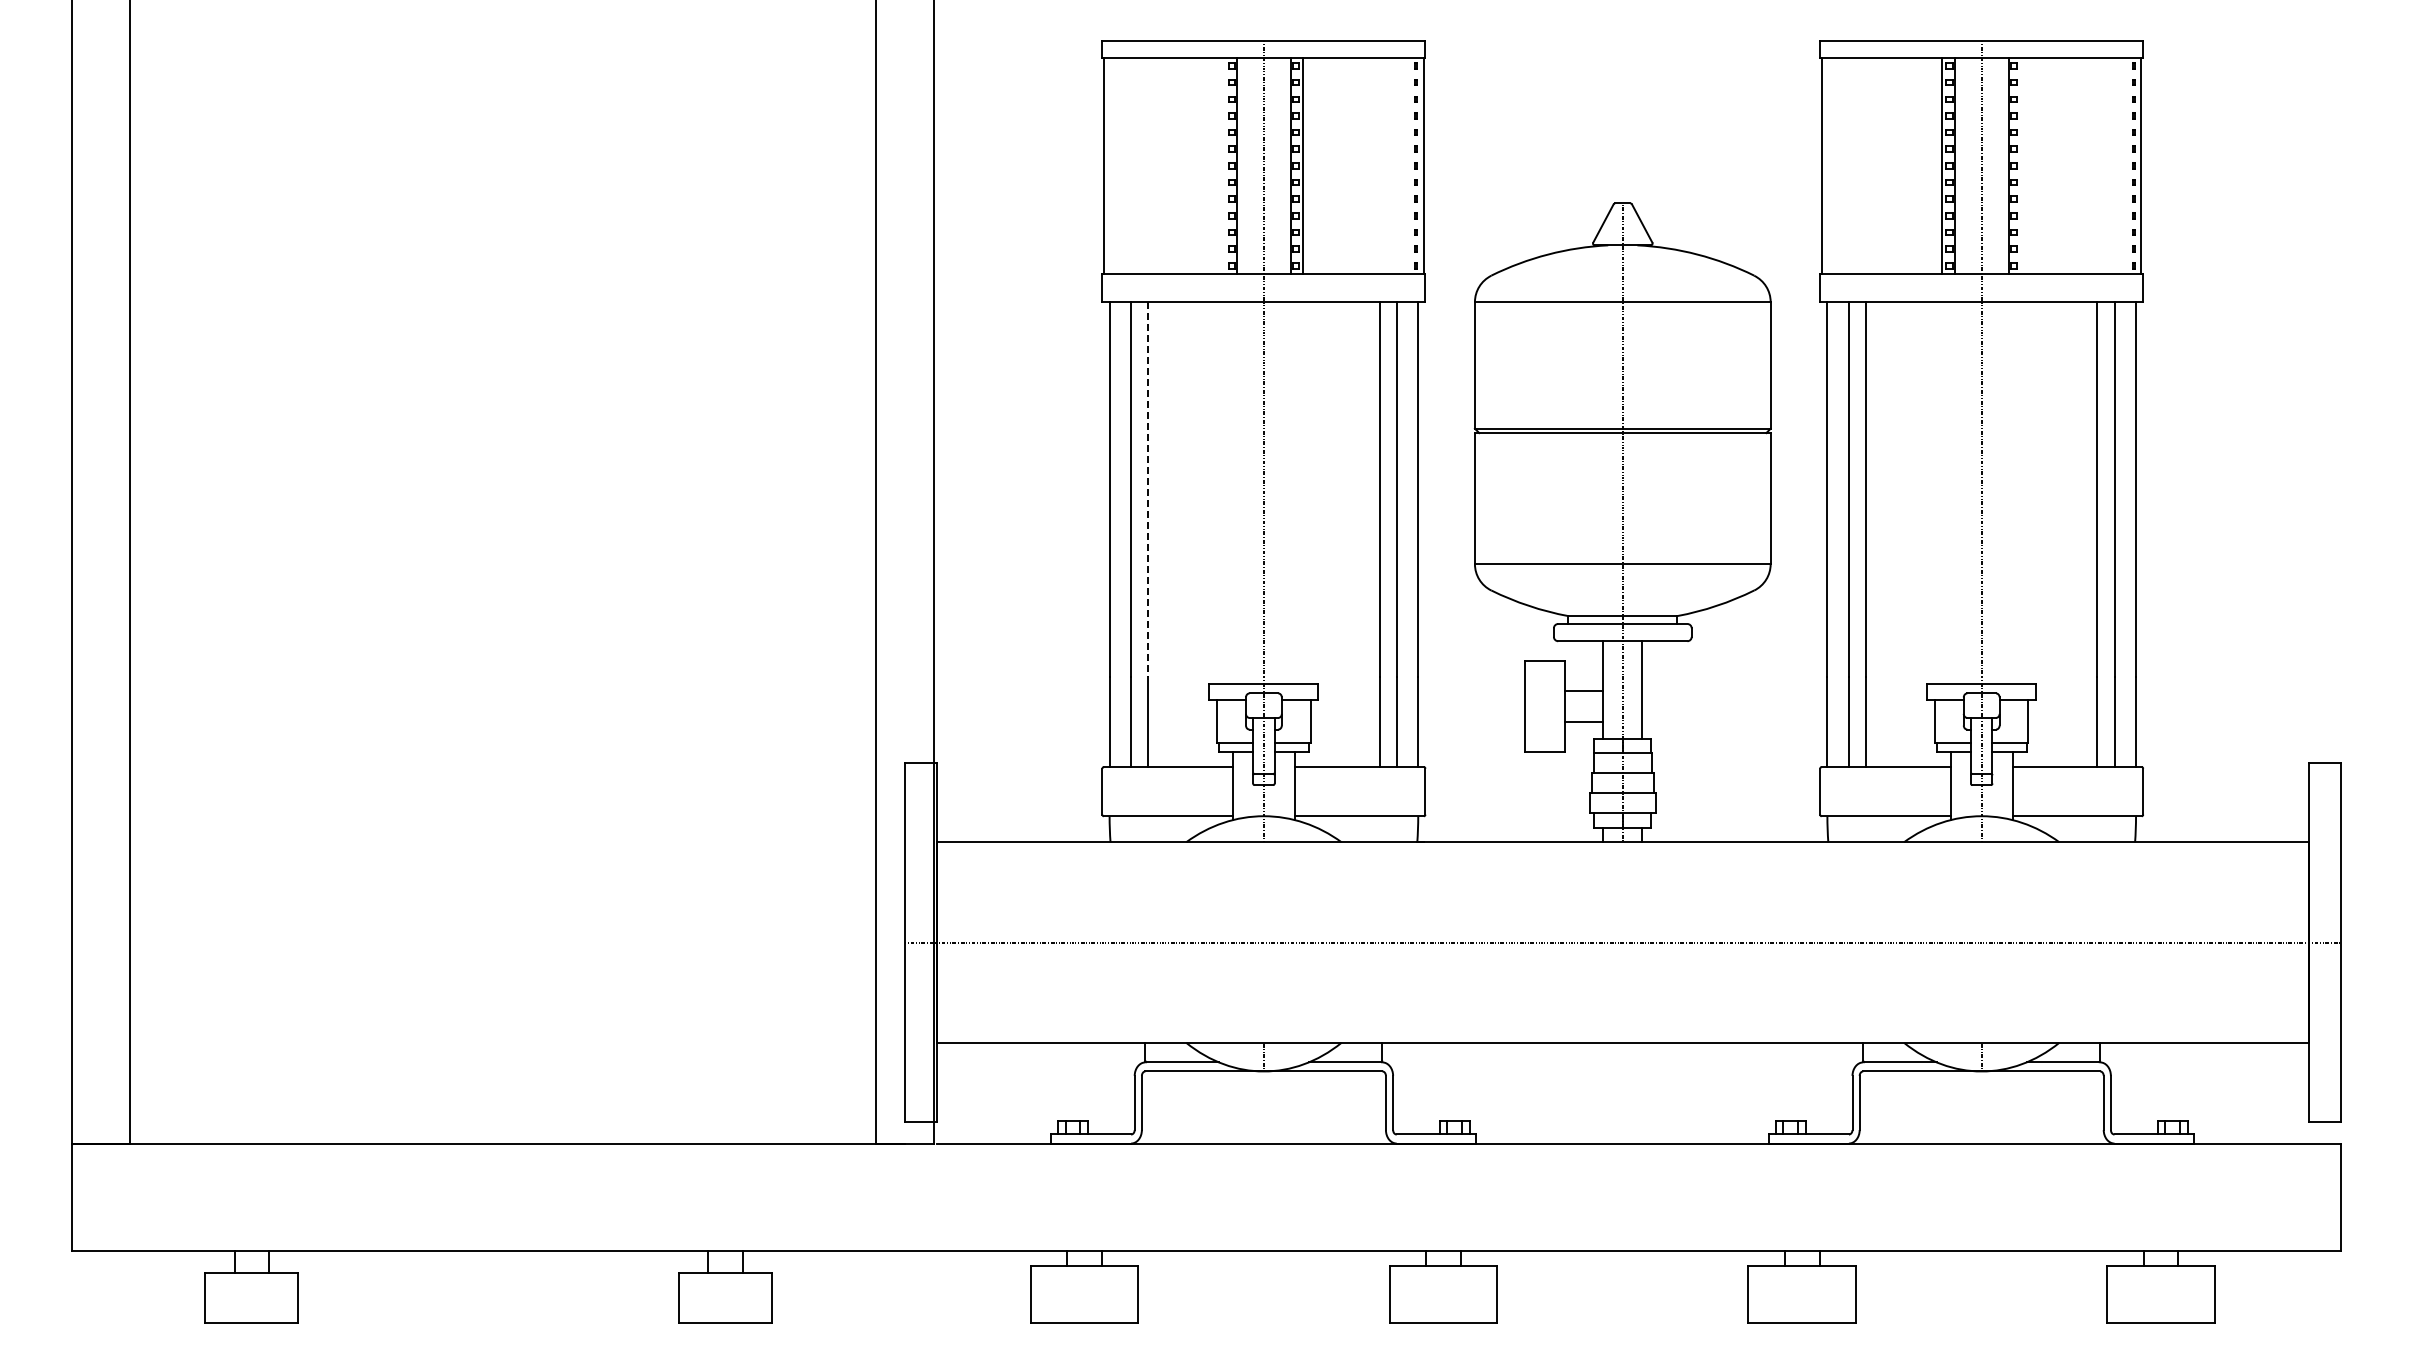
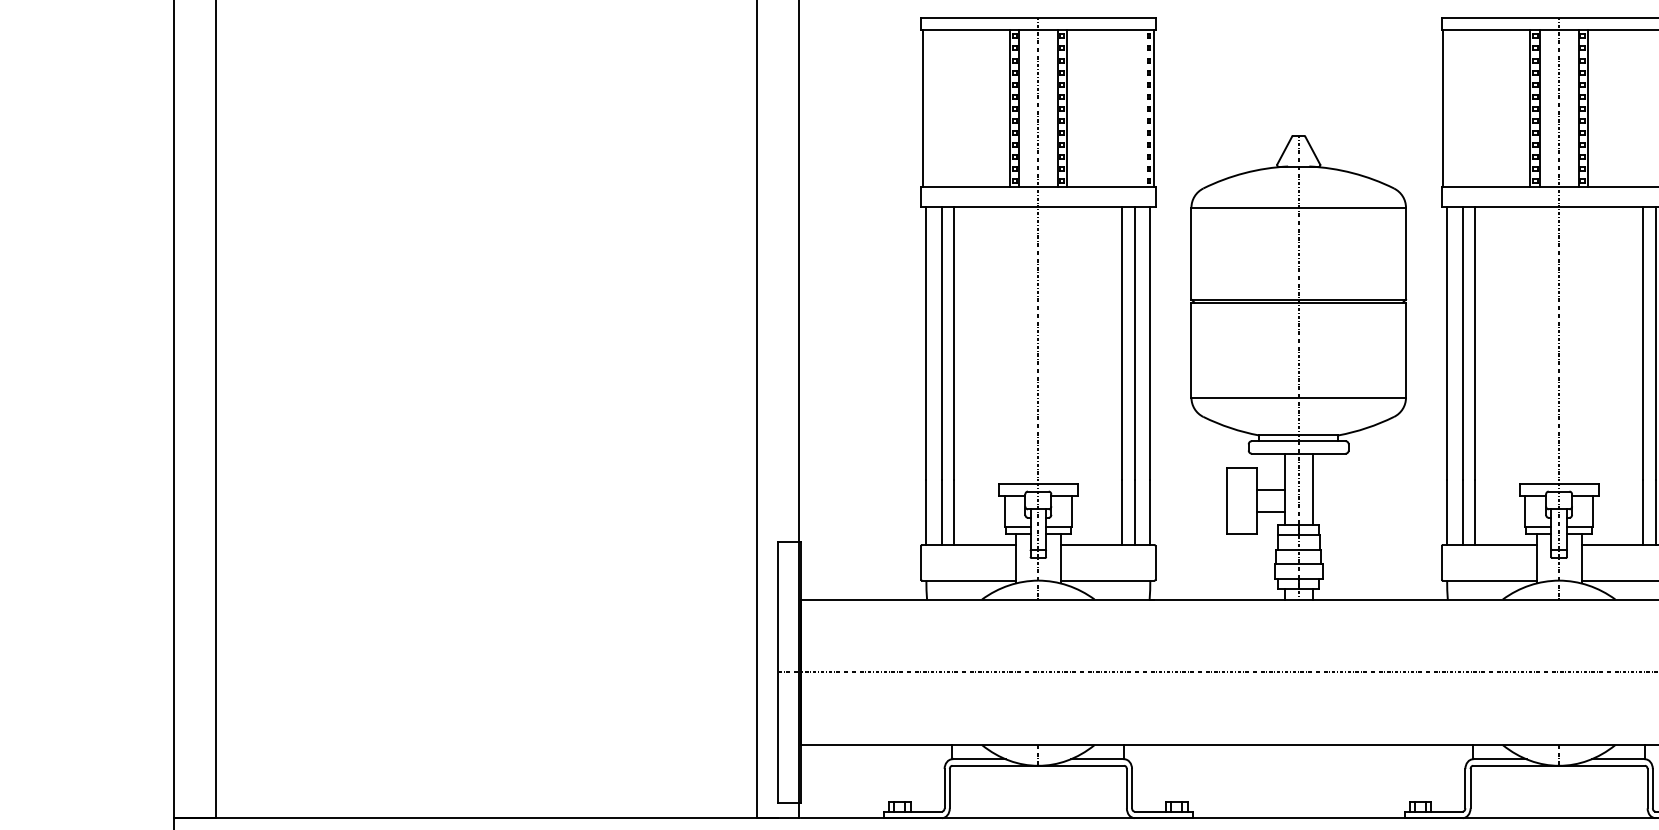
line: (1224, 165) -> (1009, 108), added
line: (2021, 165) -> (1587, 108), added
line: (1148, 489) -> (954, 343), dashed -> solid

